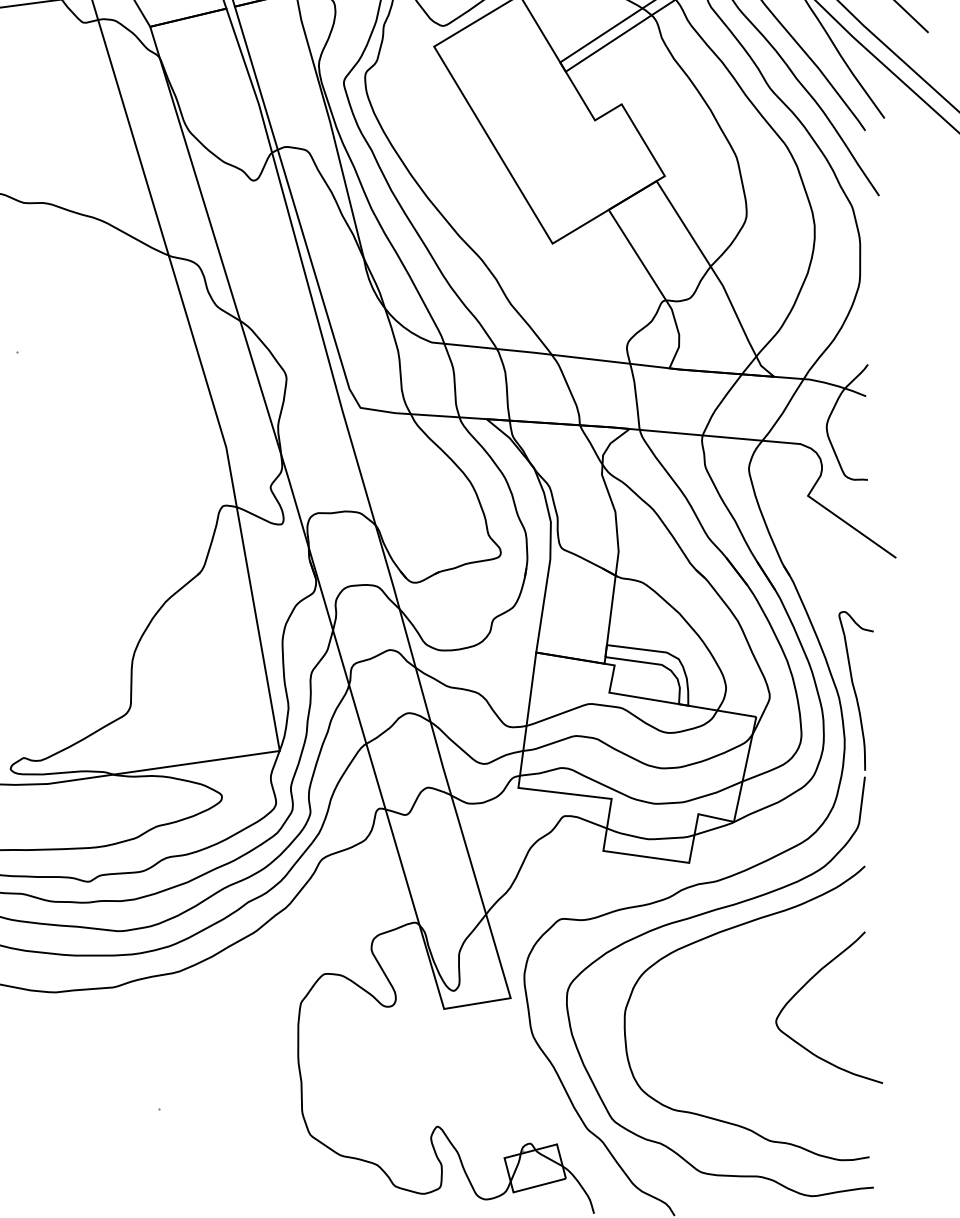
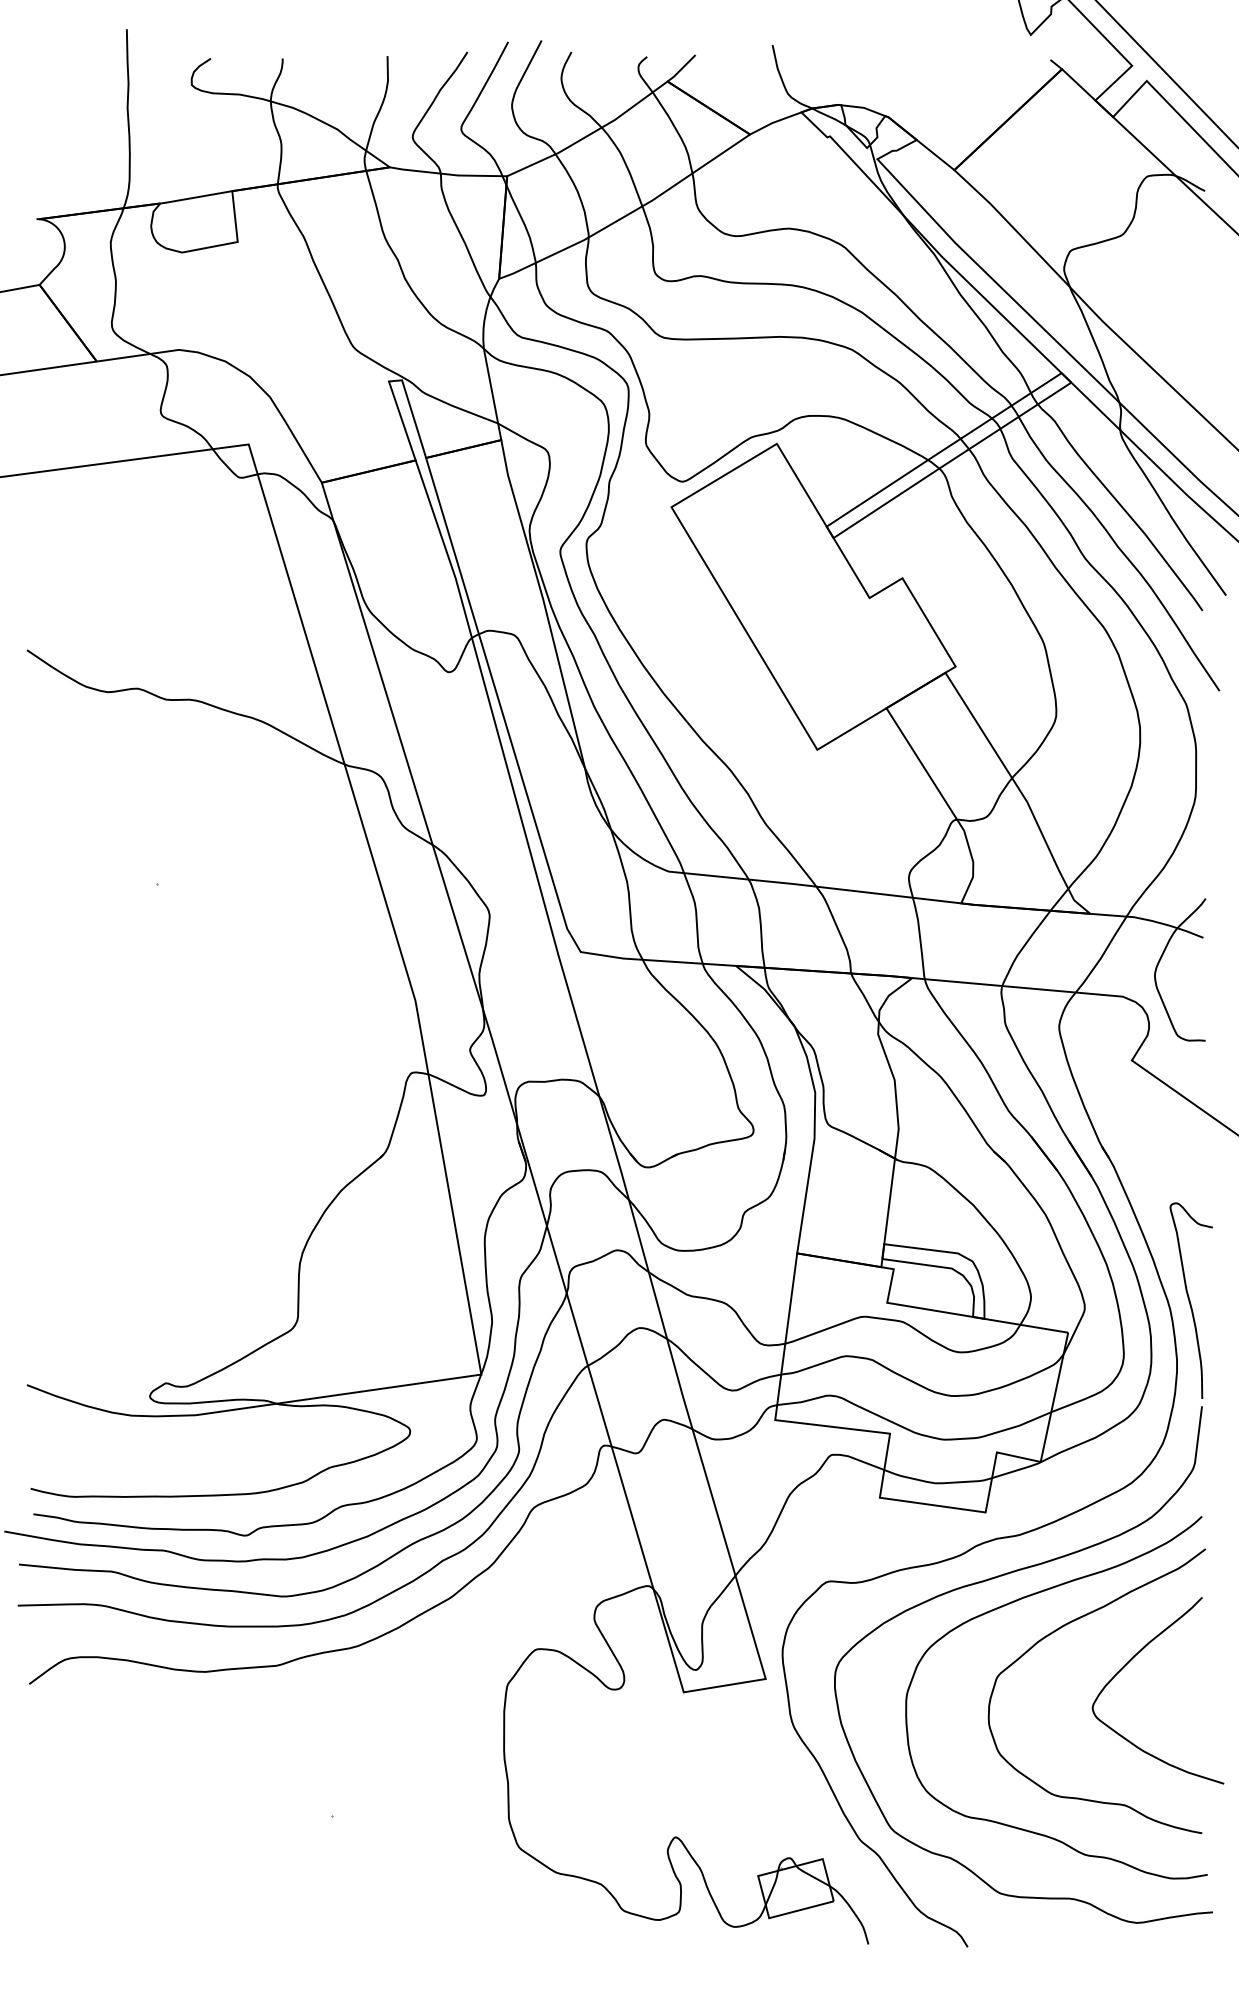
curve: (750, 957) -> (1061, 1628), added

